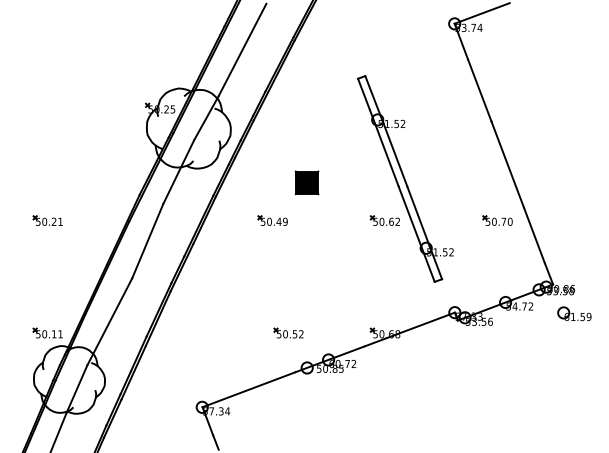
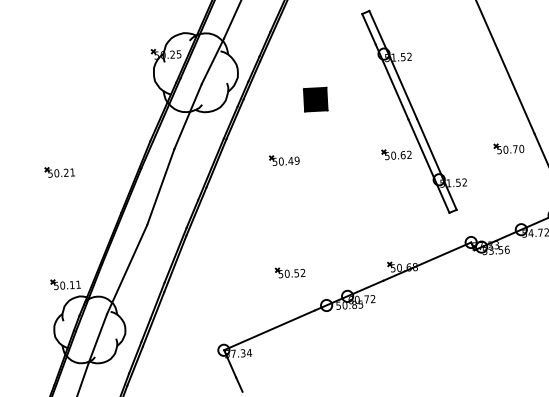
part: (306, 182) -> (315, 99), moved
part: (288, 332) -> (290, 271), moved

